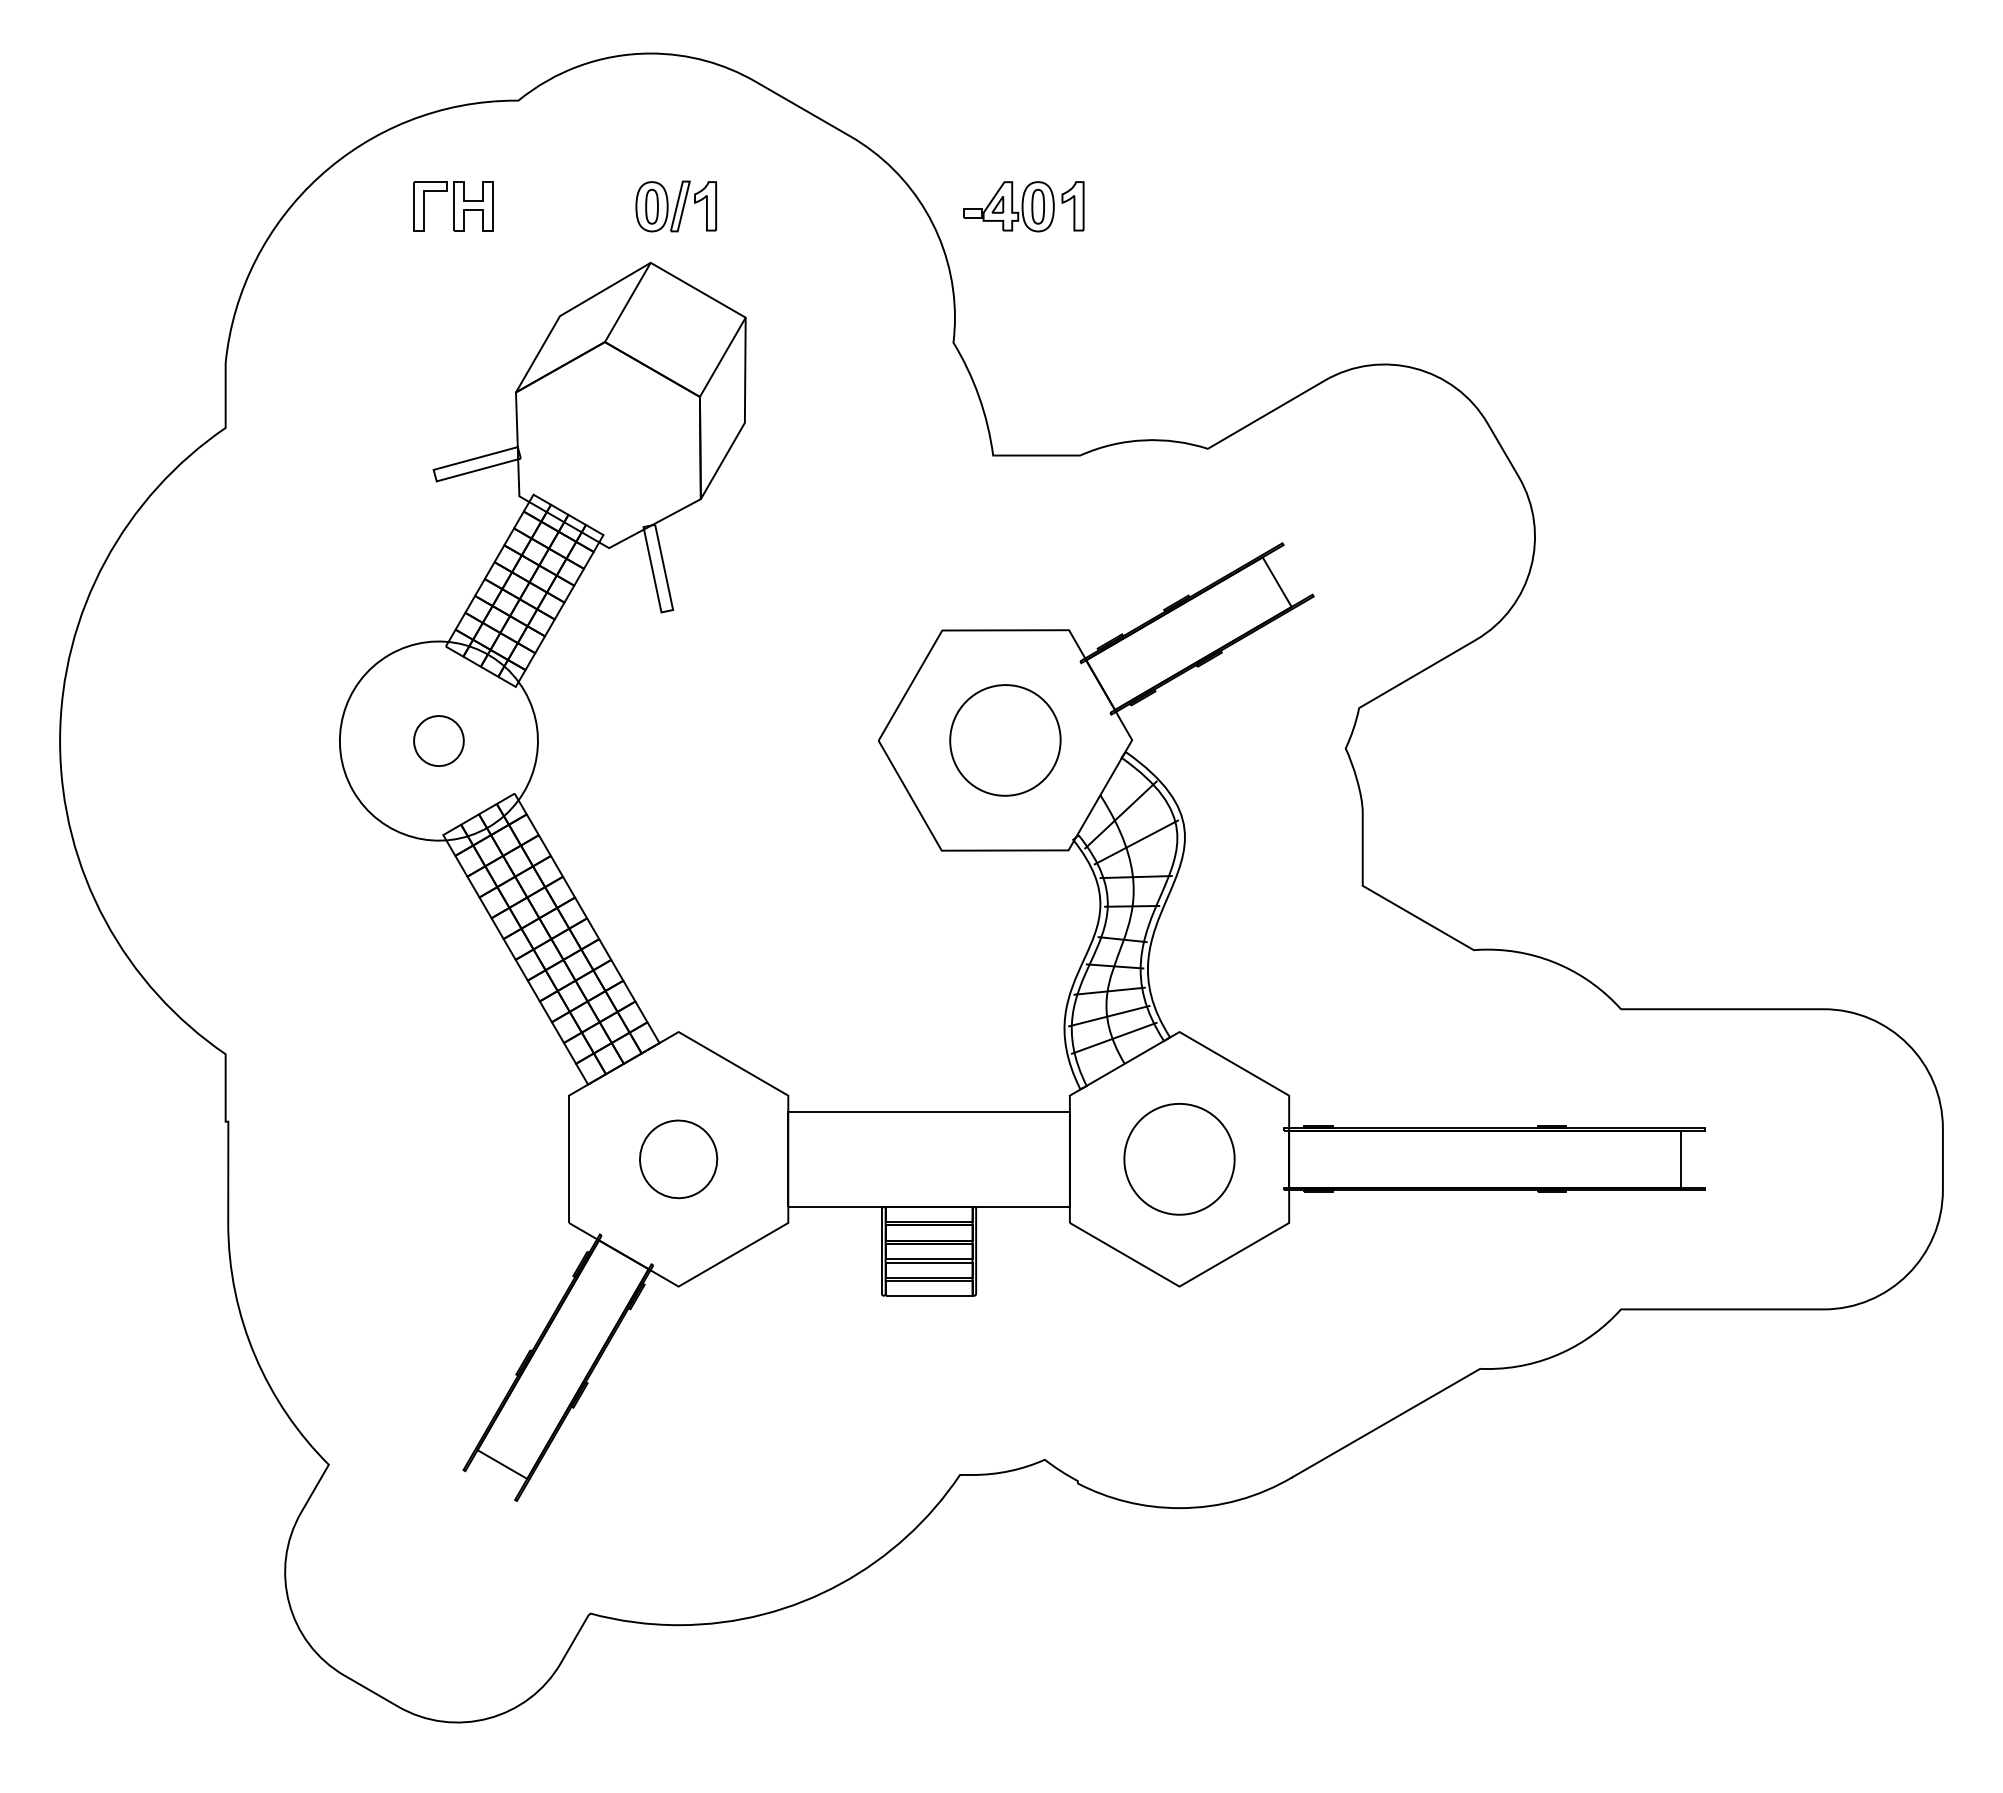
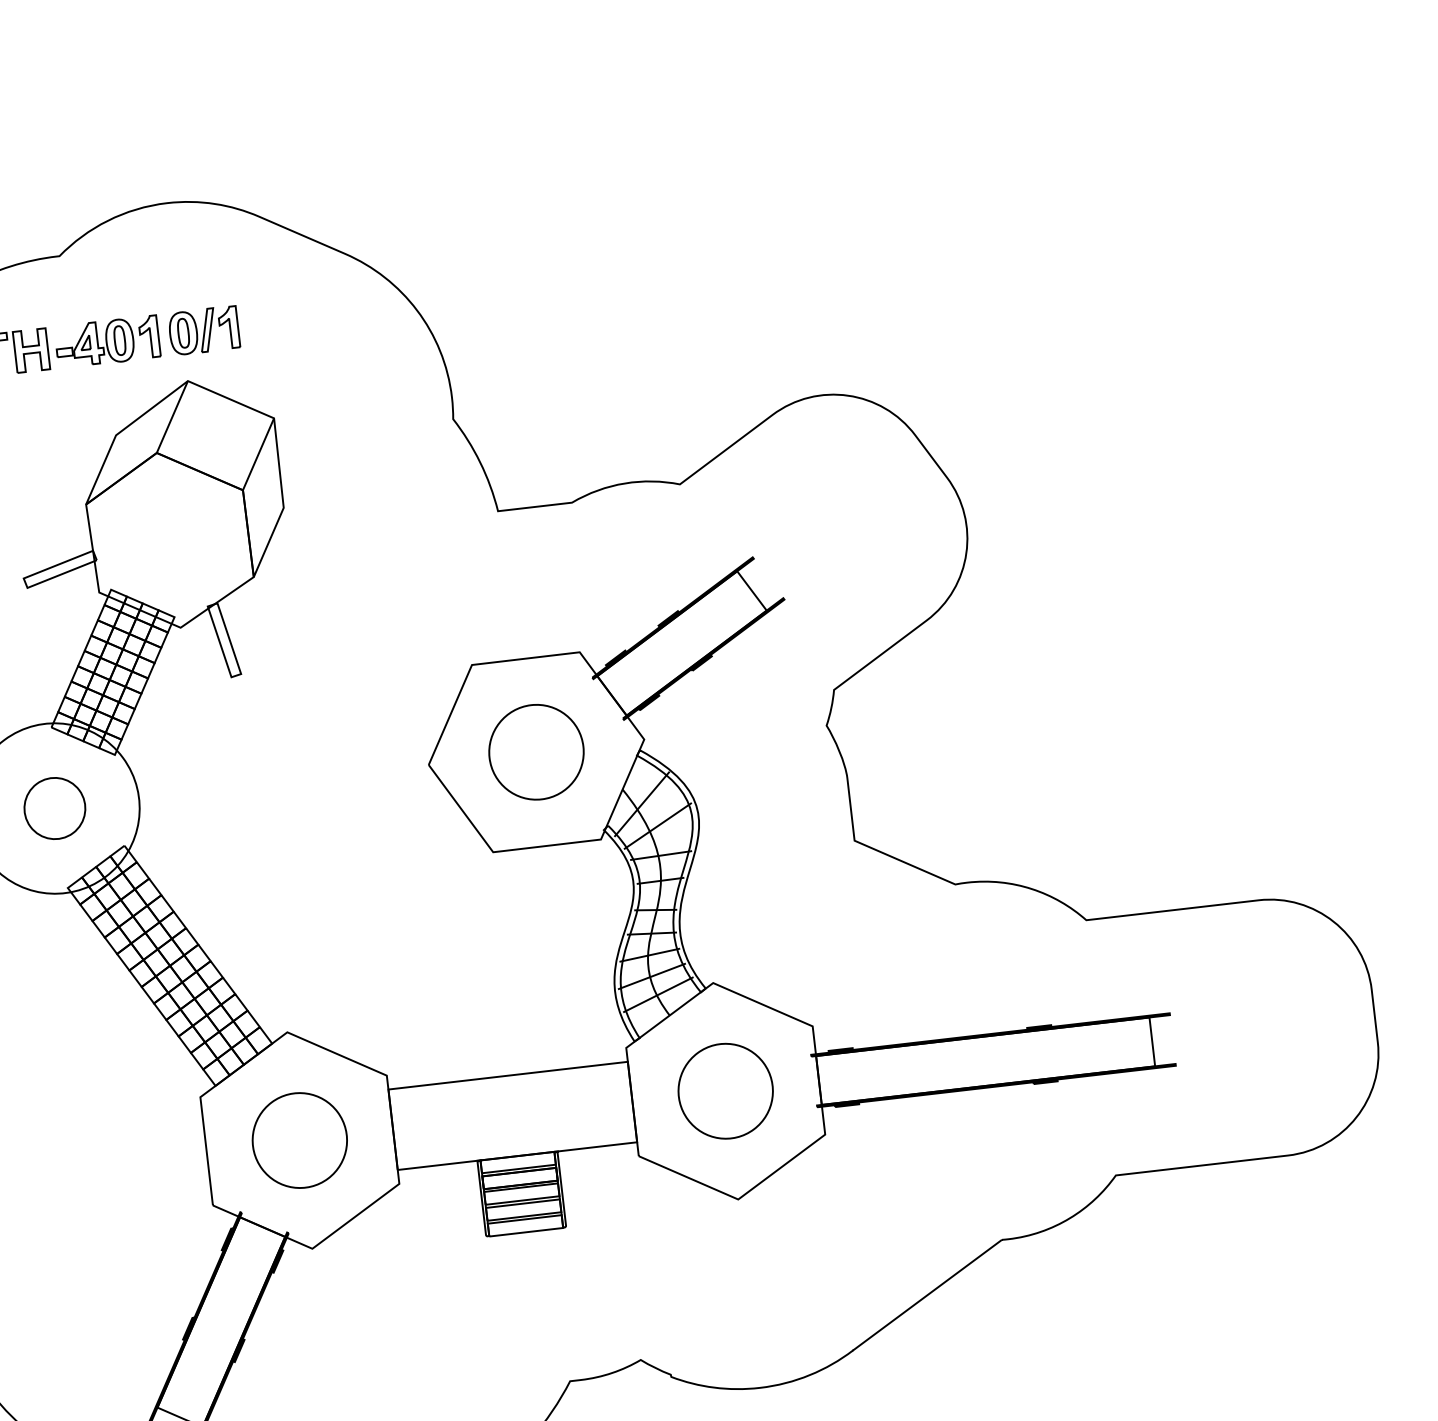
part: (1023, 206) -> (107, 341), moved
part: (438, 740) -> (54, 808), size x1.43
part: (678, 1159) -> (299, 1140), size x1.43

